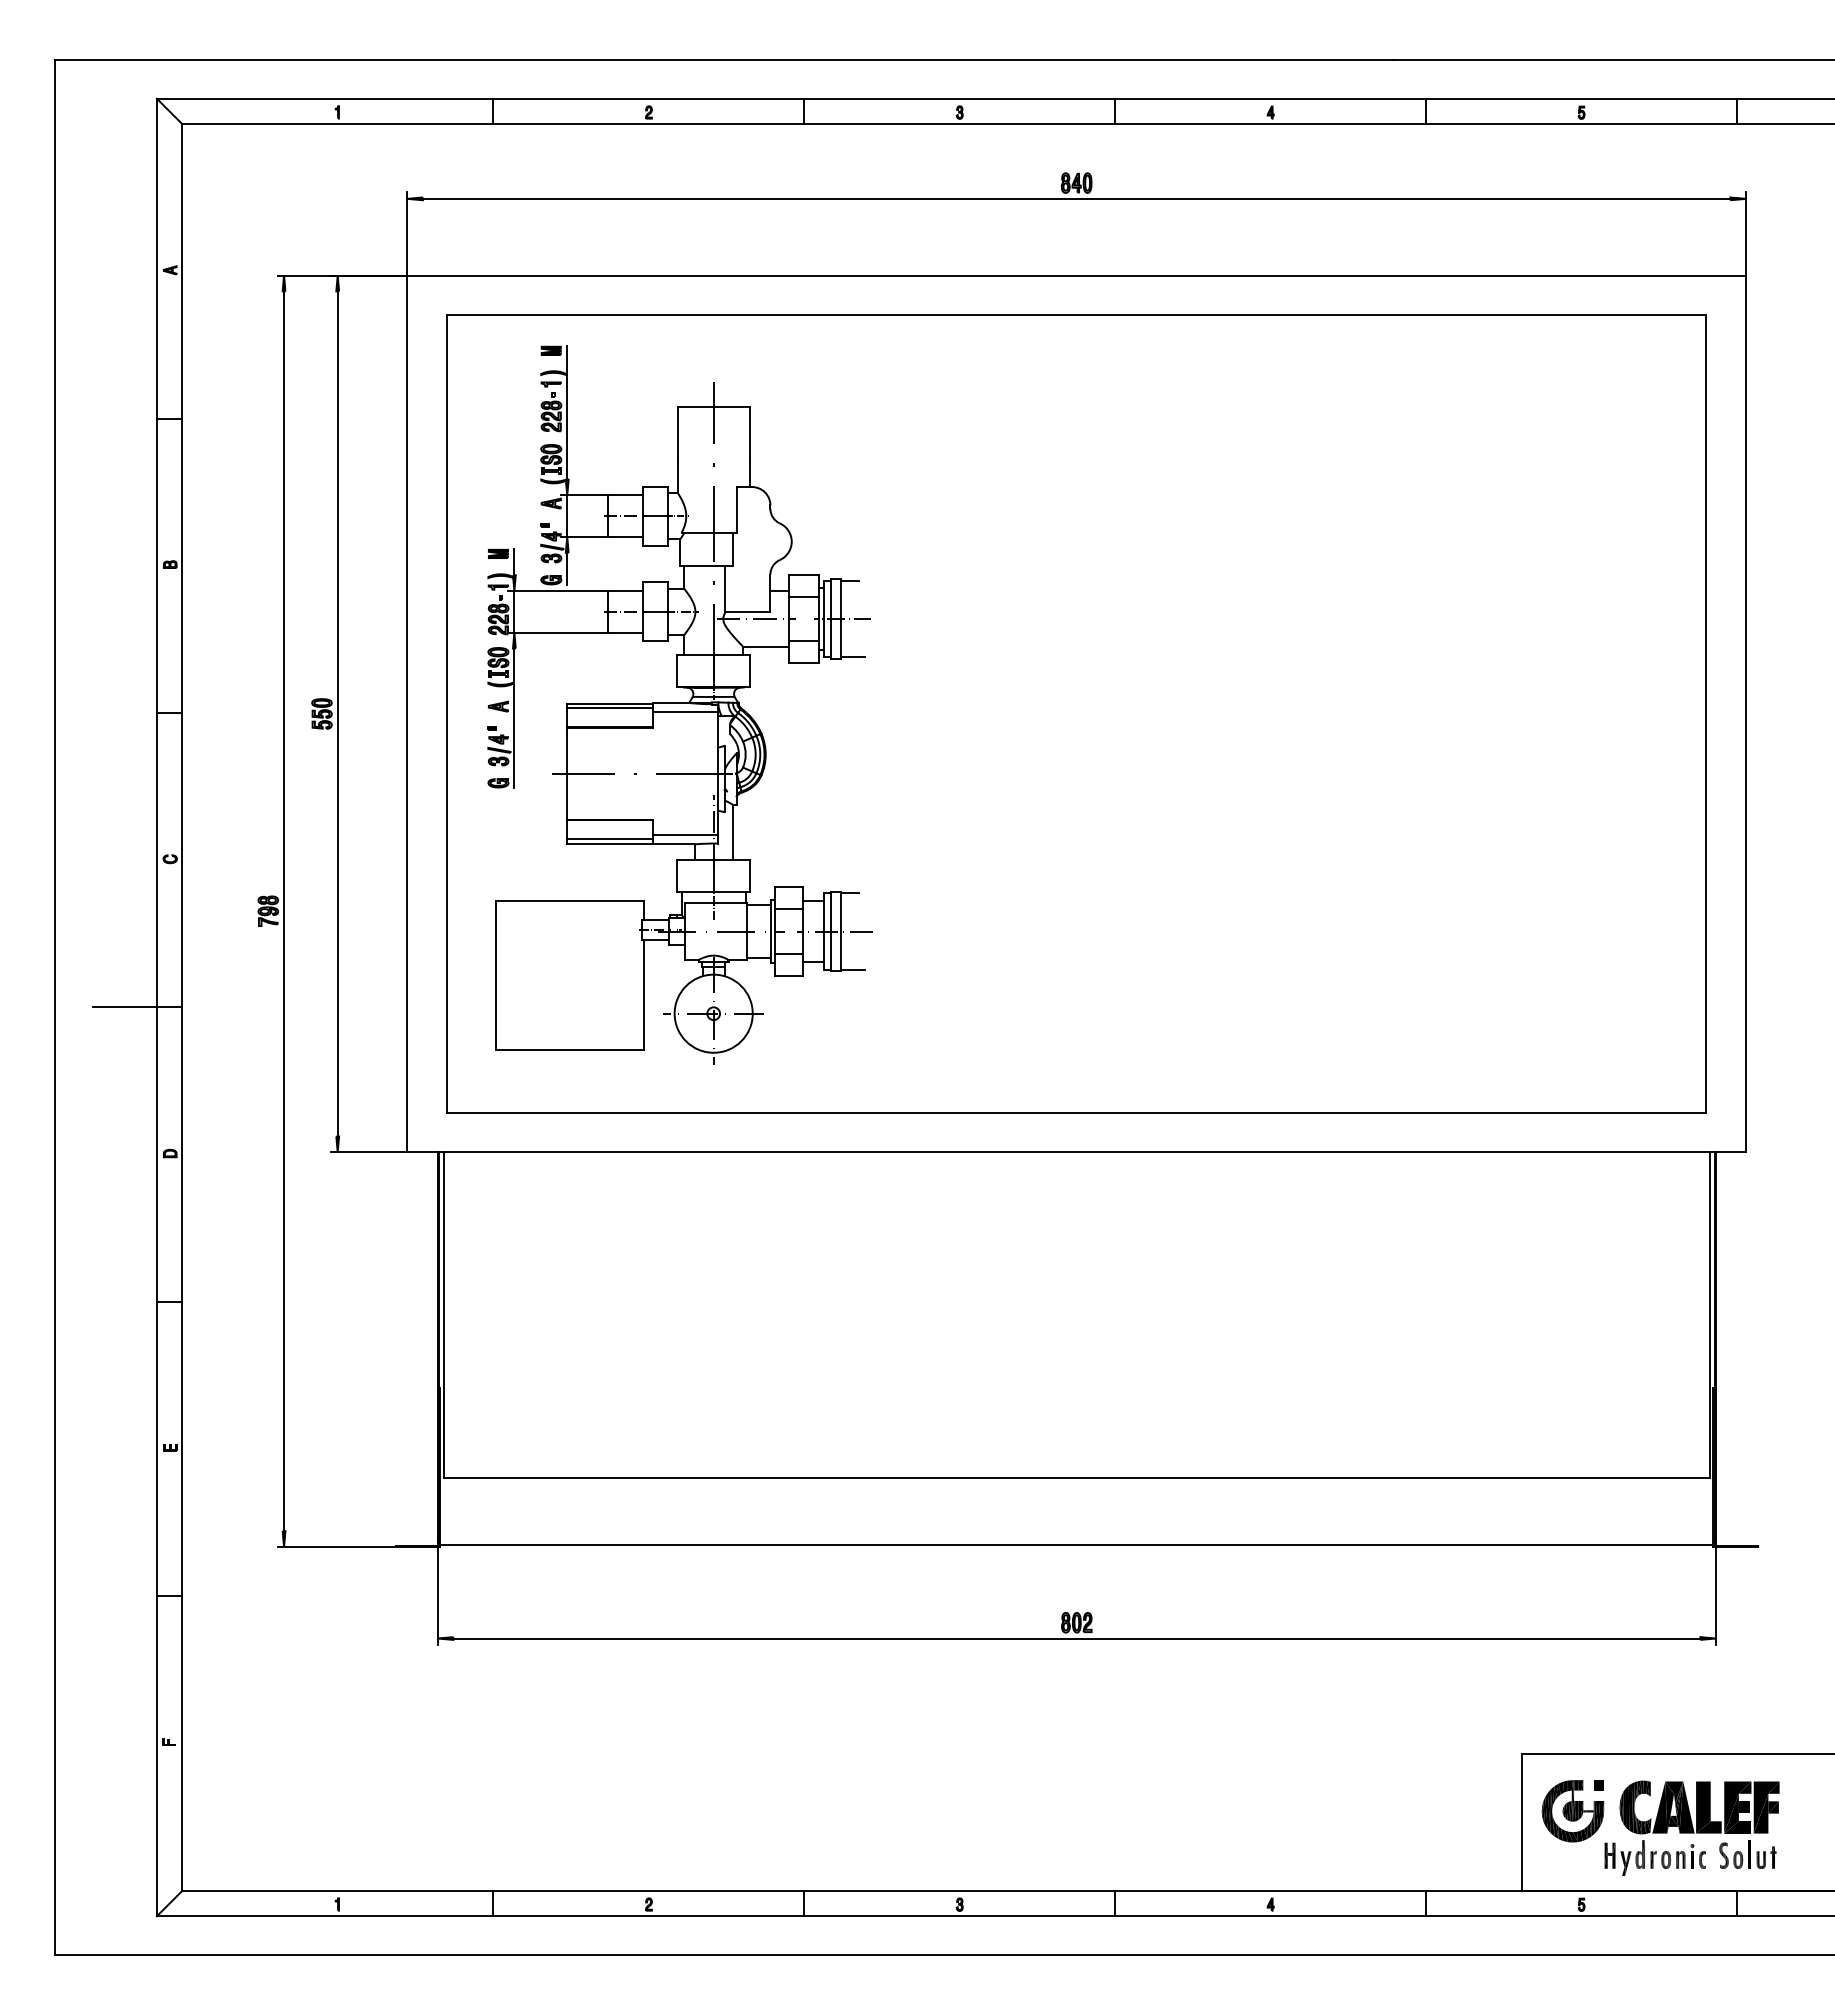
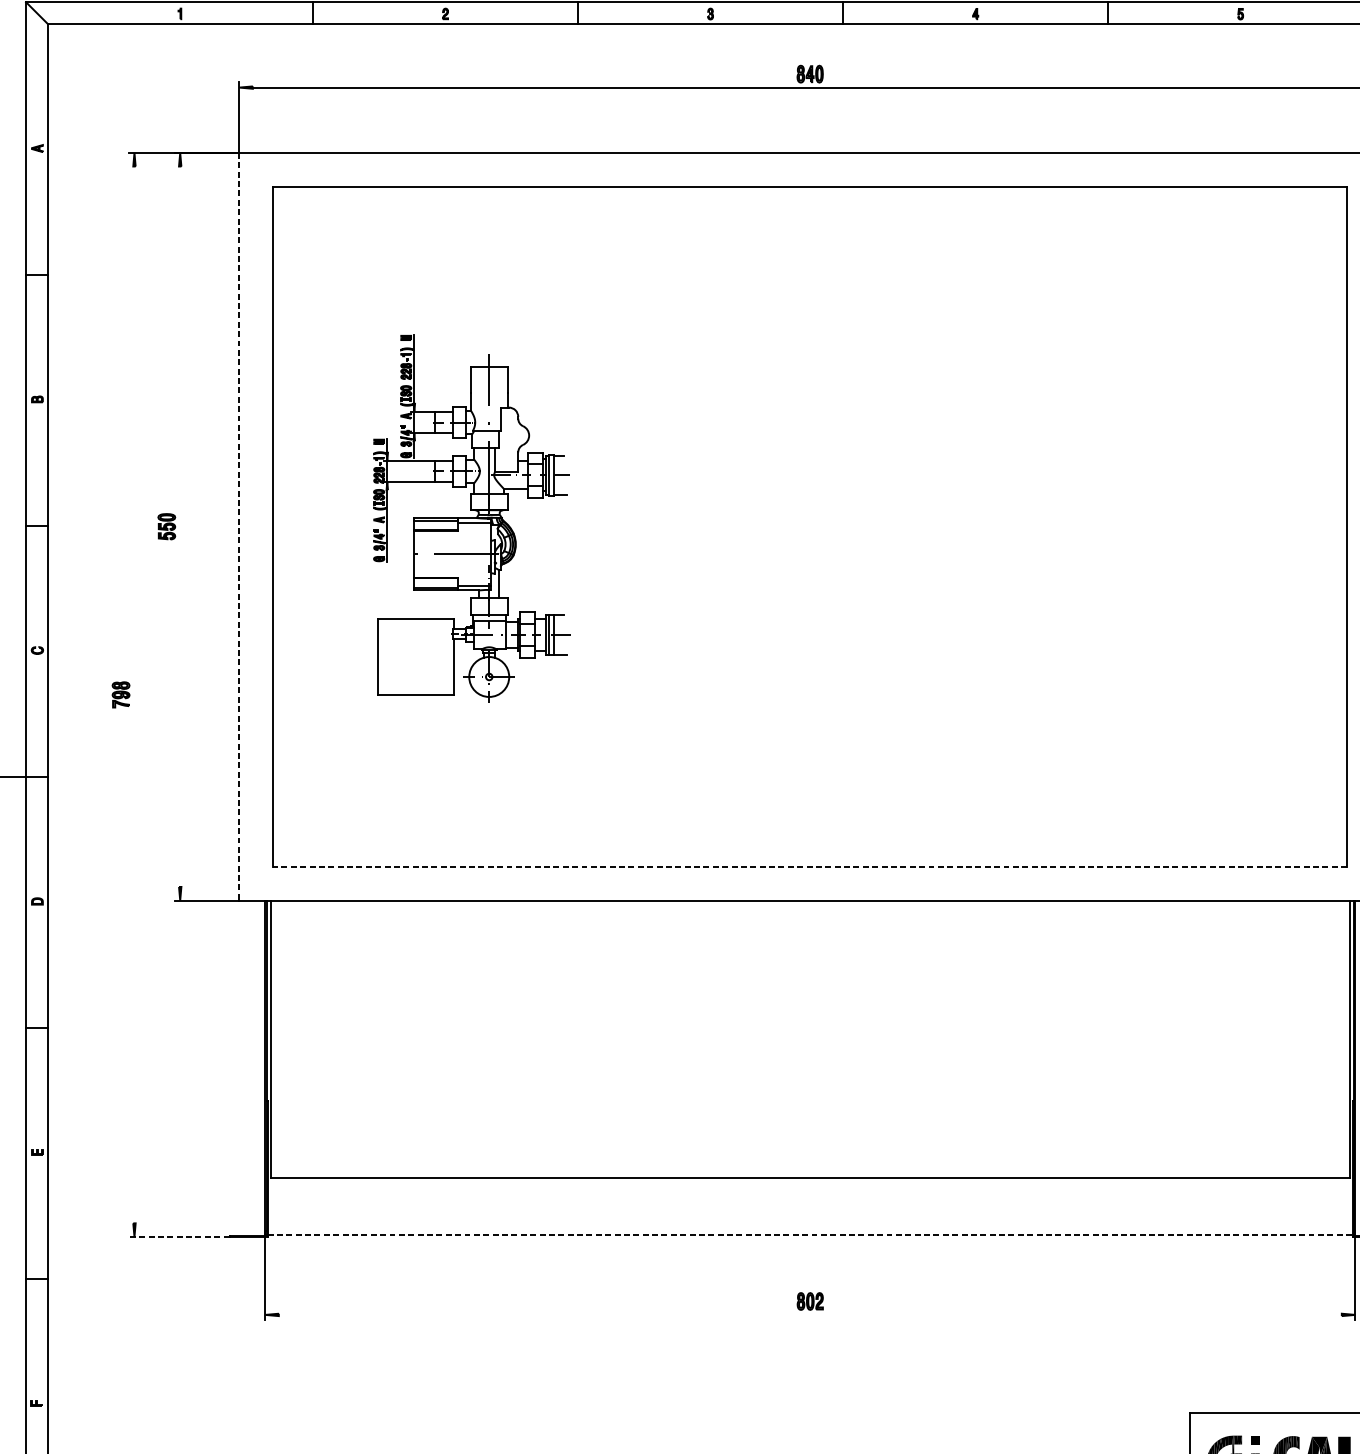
part: (679, 704) -> (471, 518), size x0.6
line: (337, 713) -> (180, 526), removed
line: (407, 714) -> (239, 527), solid -> dashed
line: (284, 911) -> (134, 695), removed
line: (1076, 1112) -> (810, 866), solid -> dashed
line: (1076, 1544) -> (810, 1234), solid -> dashed
line: (336, 1547) -> (179, 1237), solid -> dashed
line: (1076, 1638) -> (810, 1314), removed

